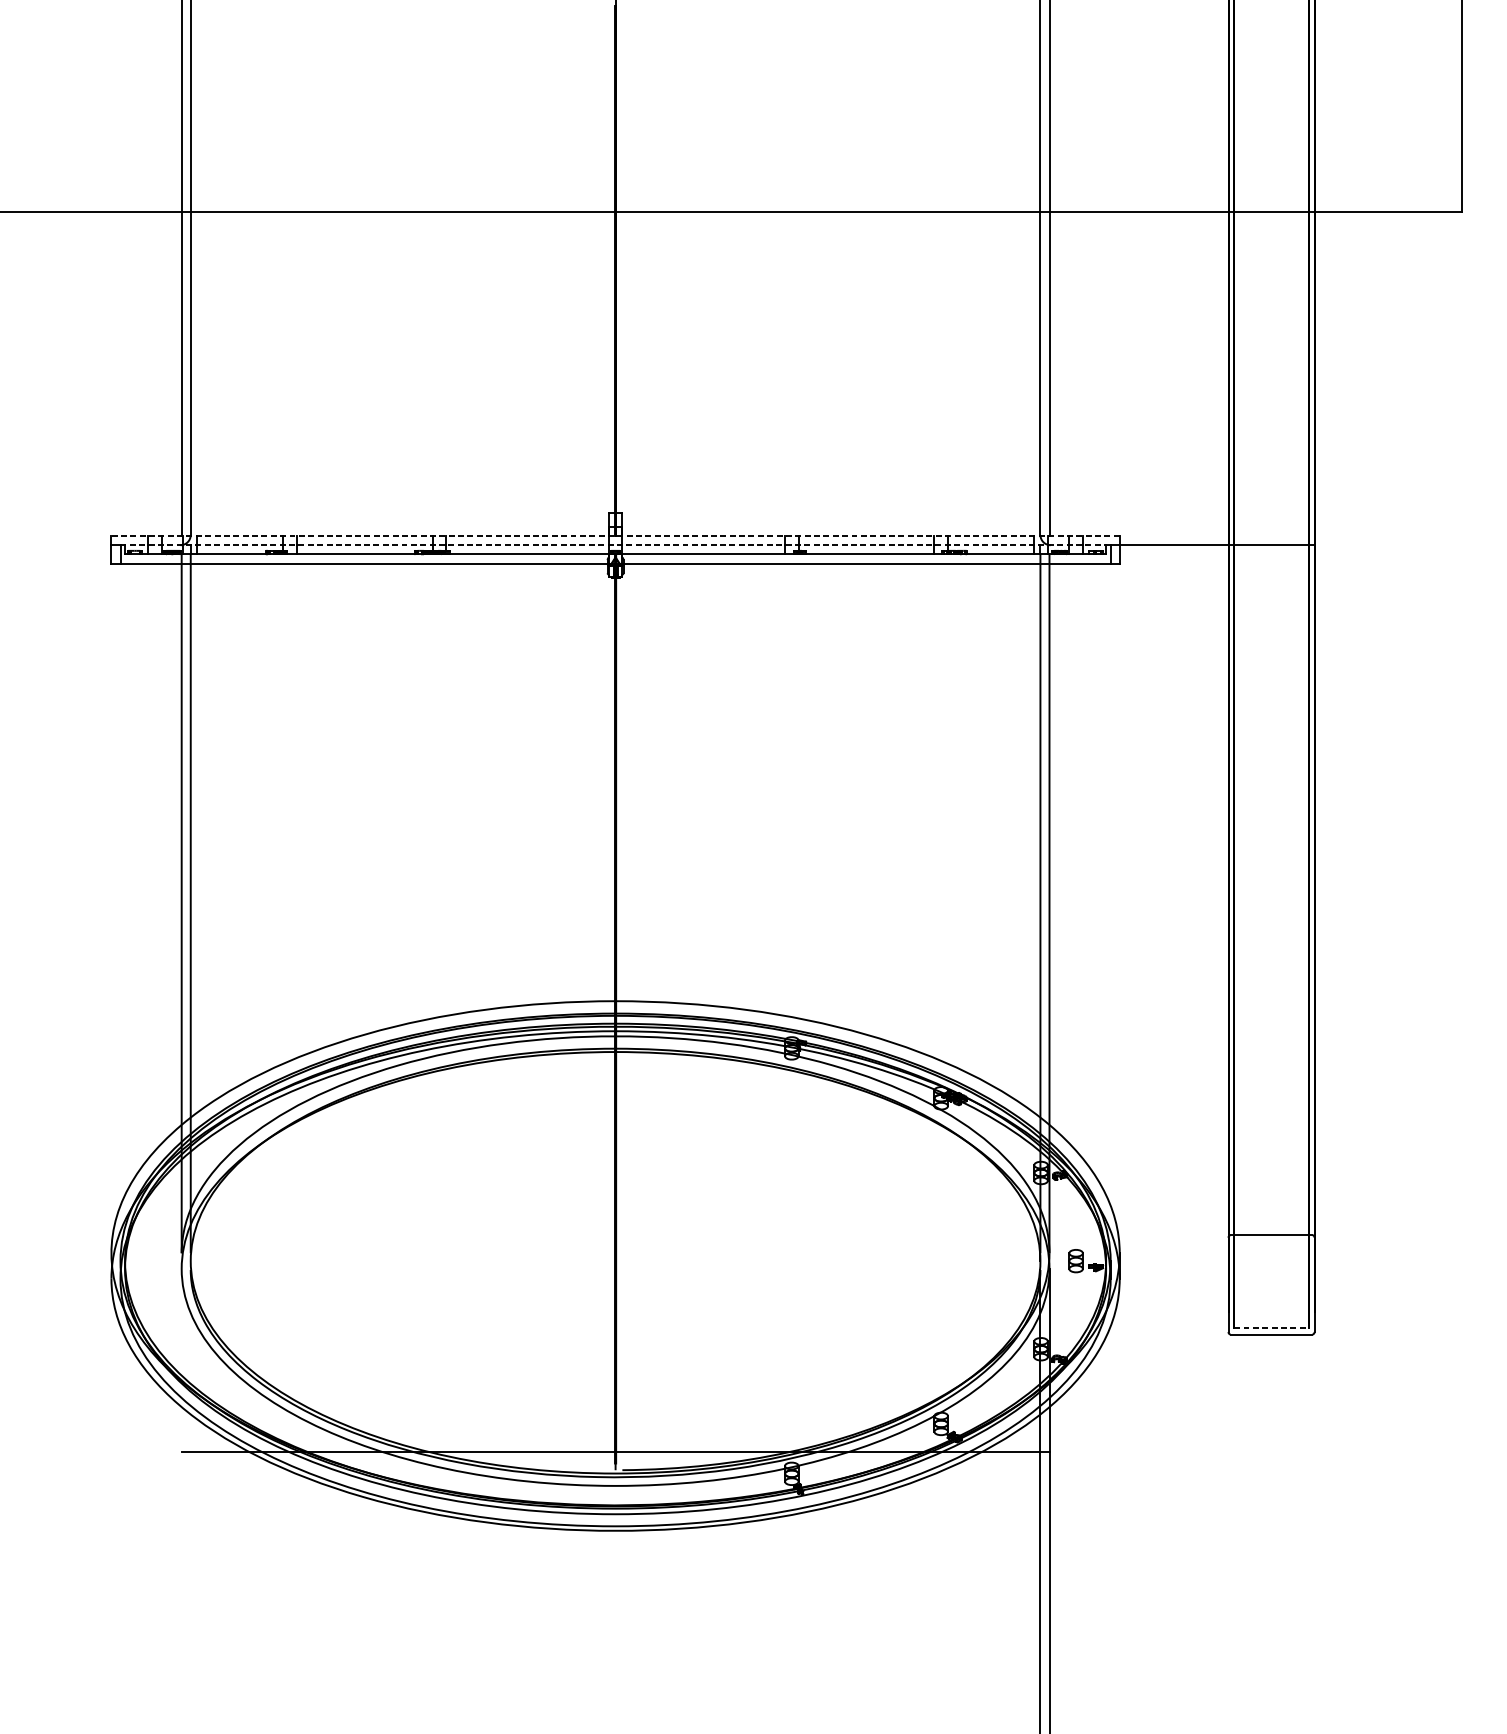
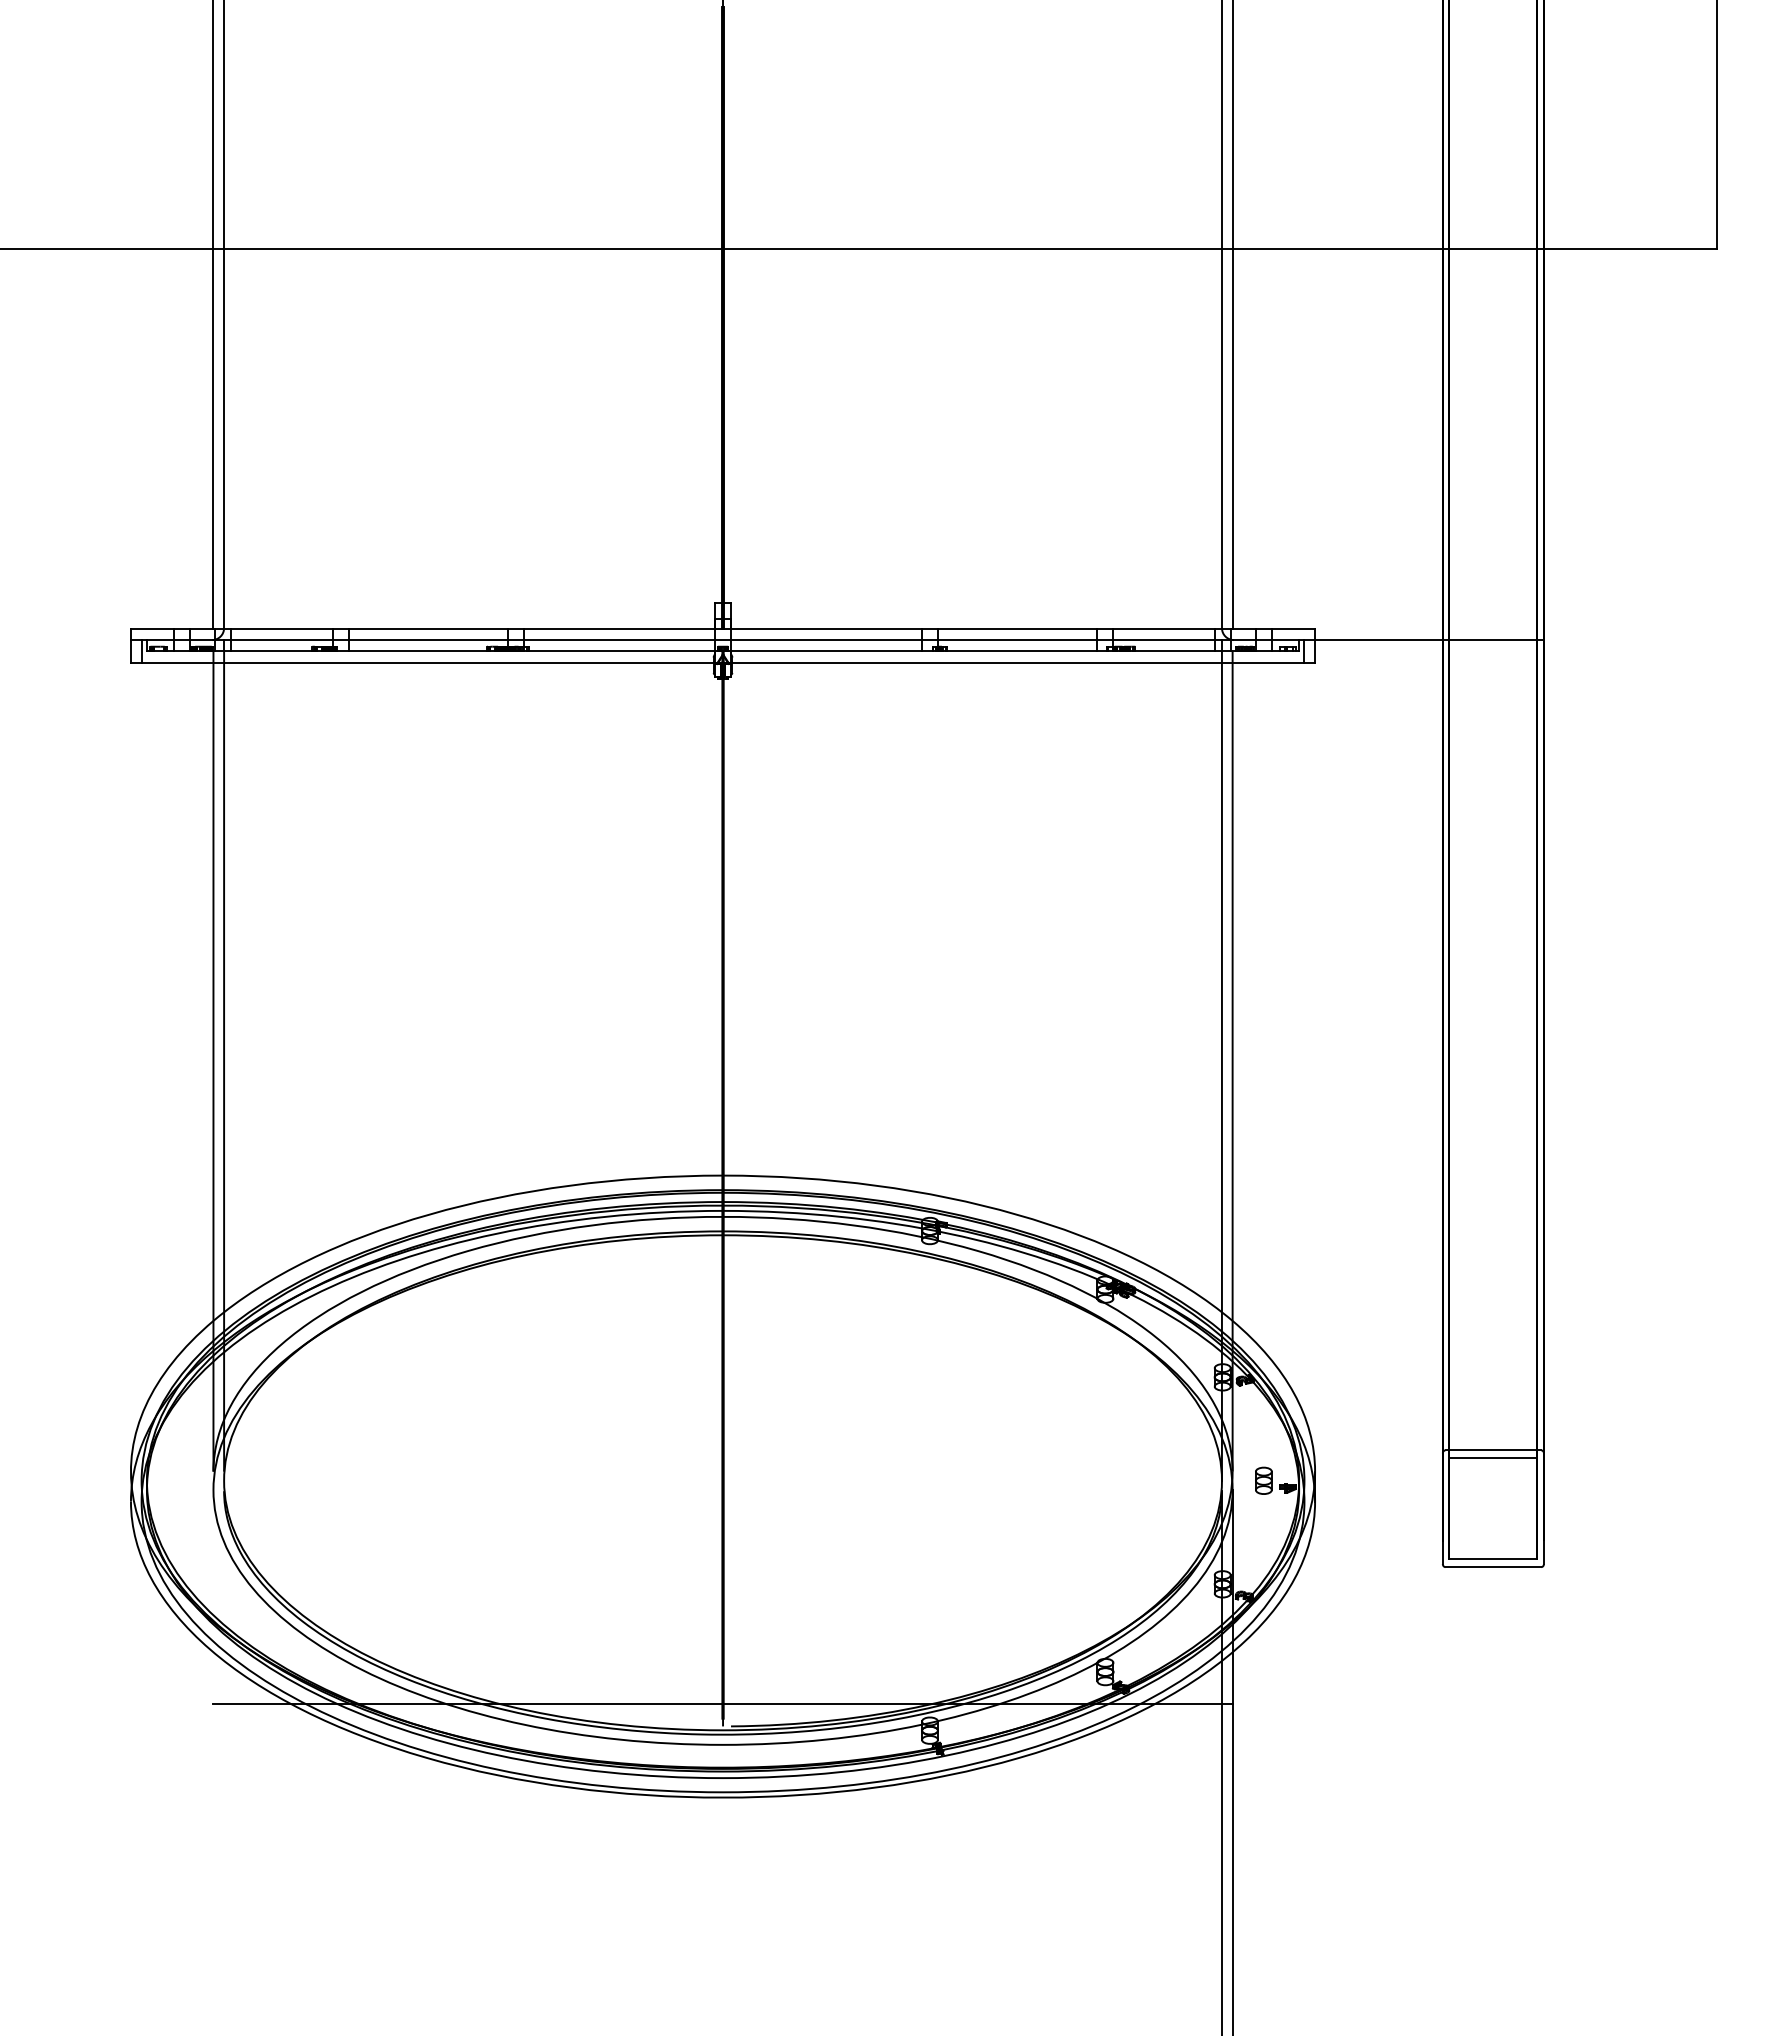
line: (615, 536) -> (722, 629), dashed -> solid
line: (615, 545) -> (723, 640), dashed -> solid
line: (1271, 1242) -> (1493, 1458), added
line: (1271, 1328) -> (1493, 1559), dashed -> solid

